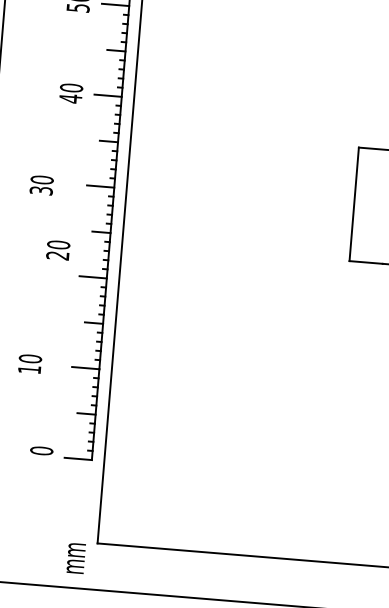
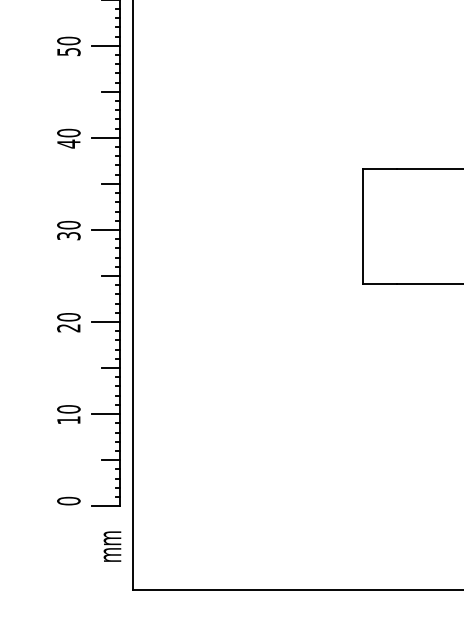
text: (41, 185) -> (68, 230), moved
text: (57, 250) -> (68, 322), moved
text: (29, 363) -> (68, 414), moved
text: (76, 558) -> (112, 546), moved

